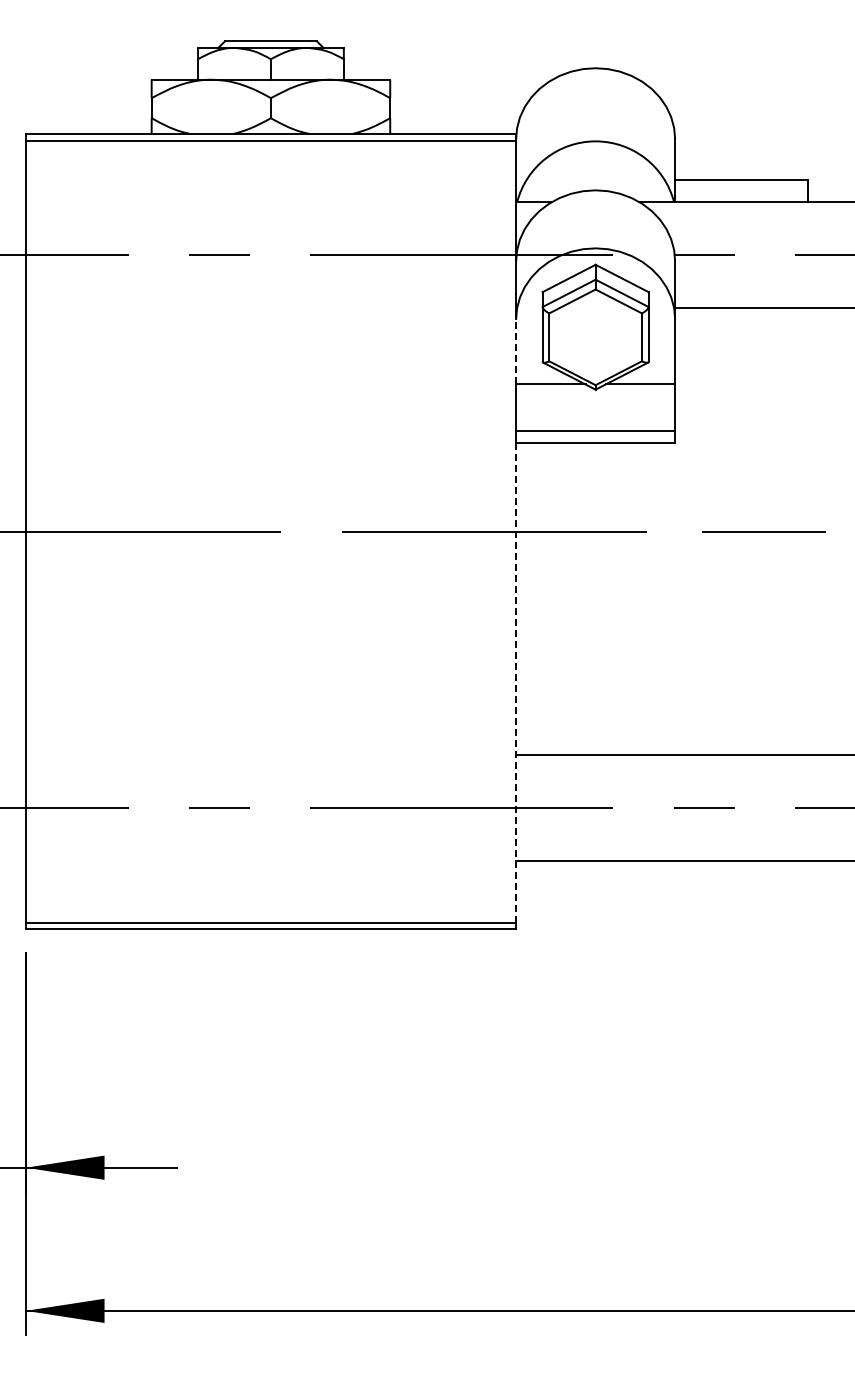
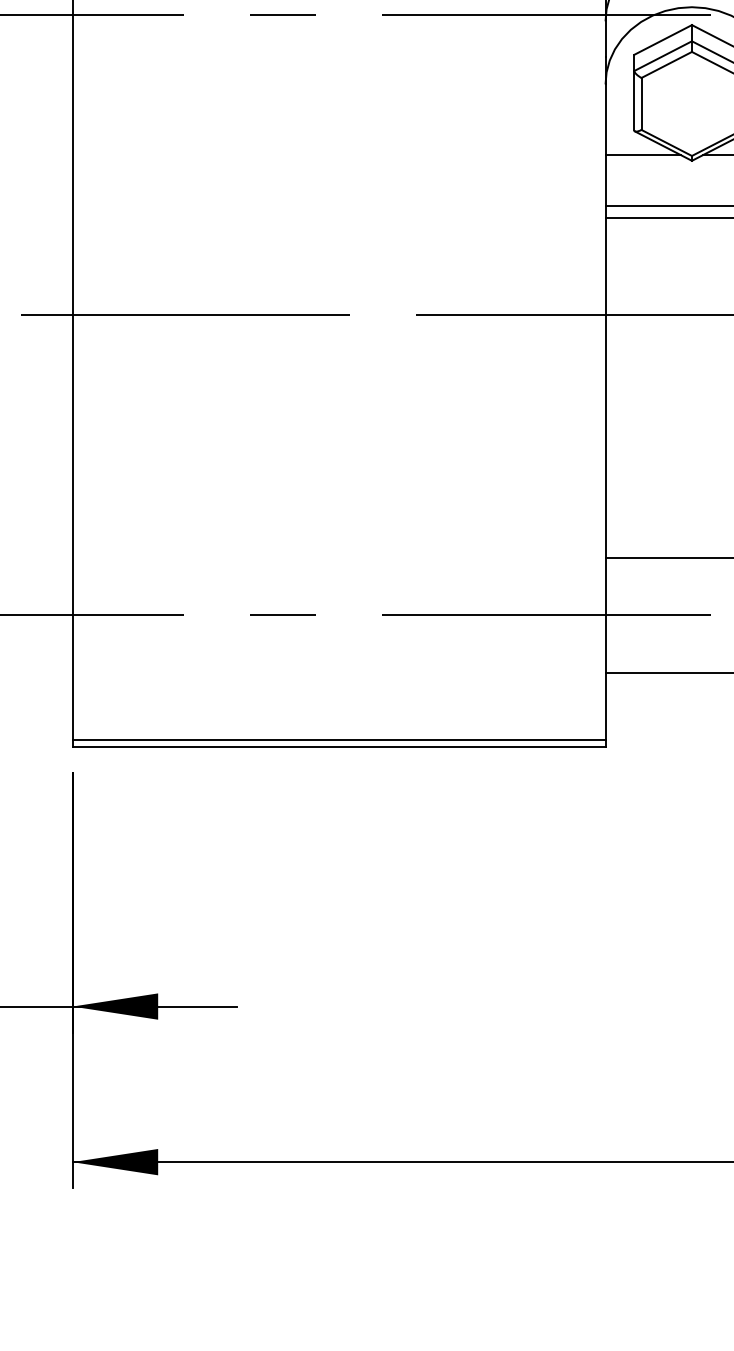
line: (516, 351) -> (605, 119), dashed -> solid
line: (516, 682) -> (605, 479), dashed -> solid

